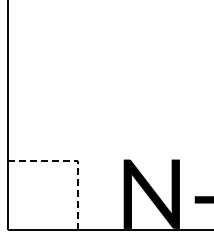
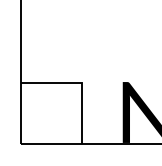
line: (77, 160) -> (82, 82), dashed -> solid

